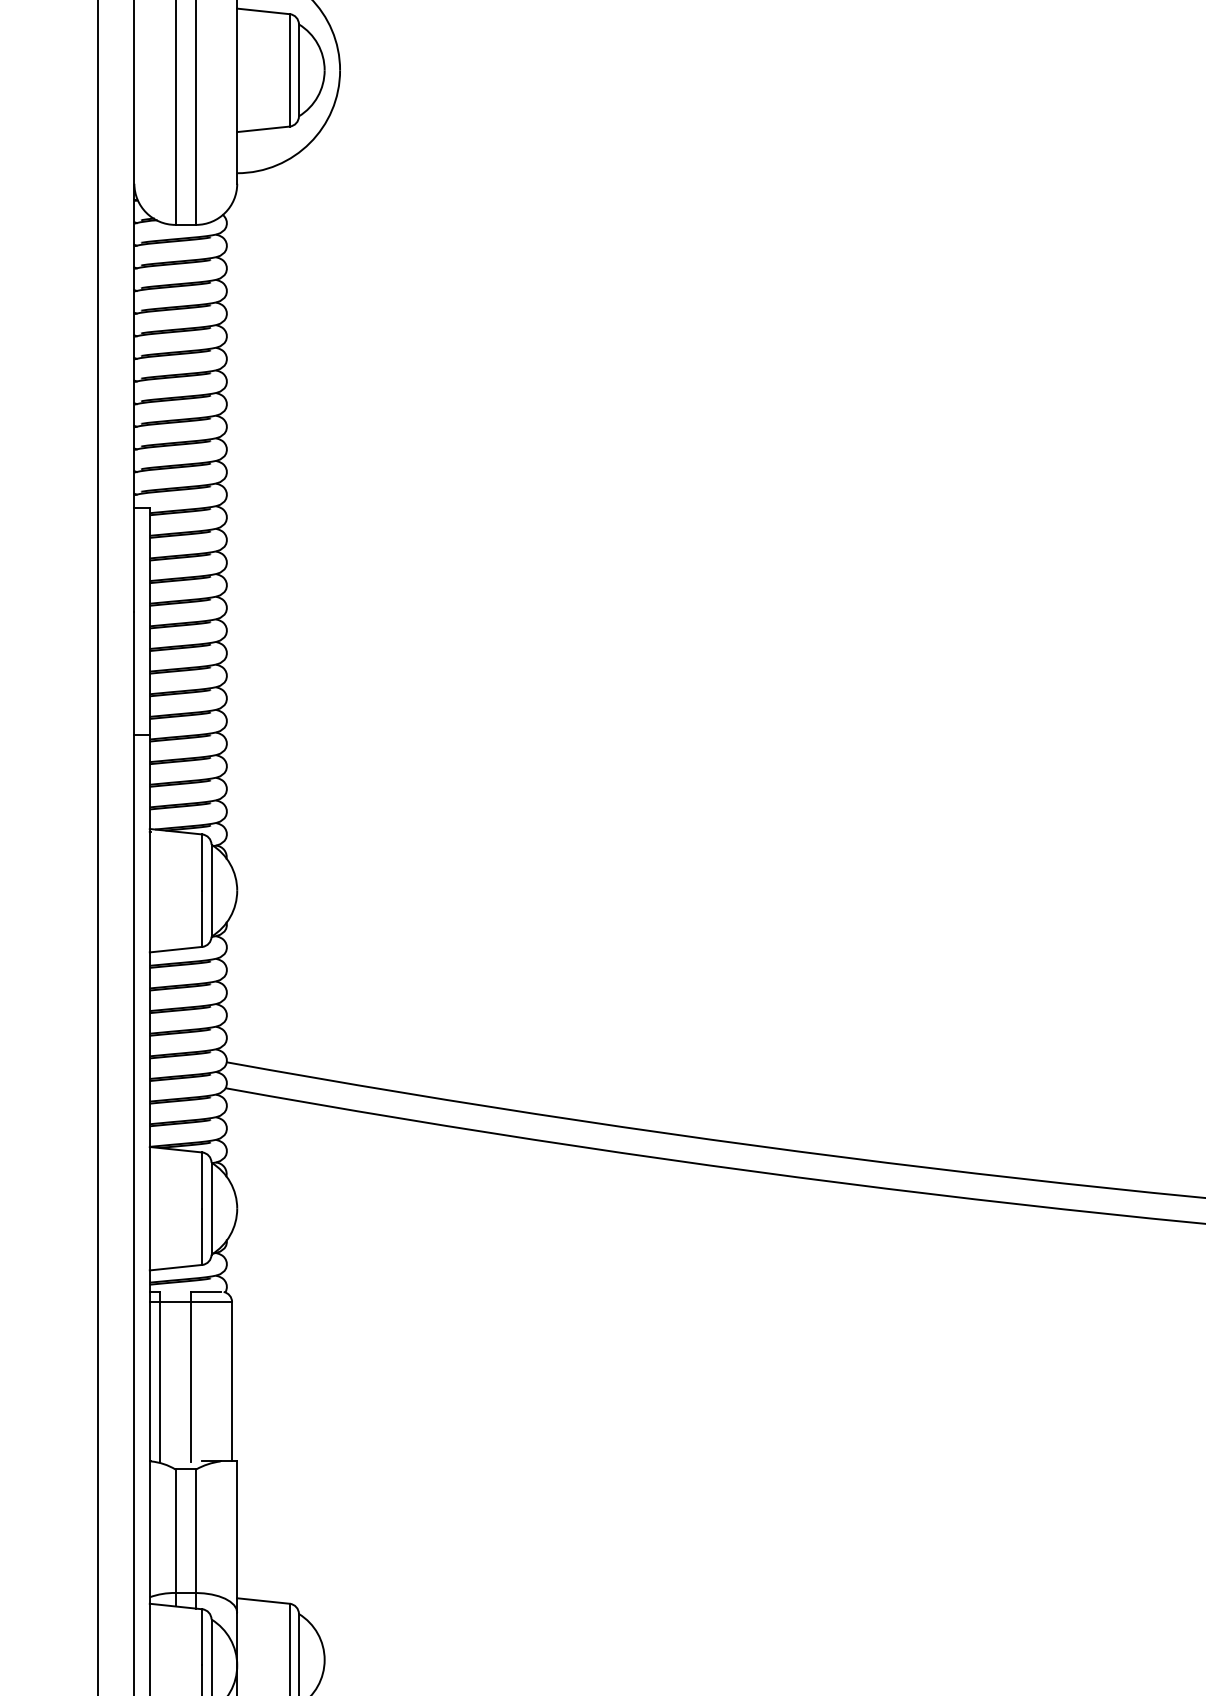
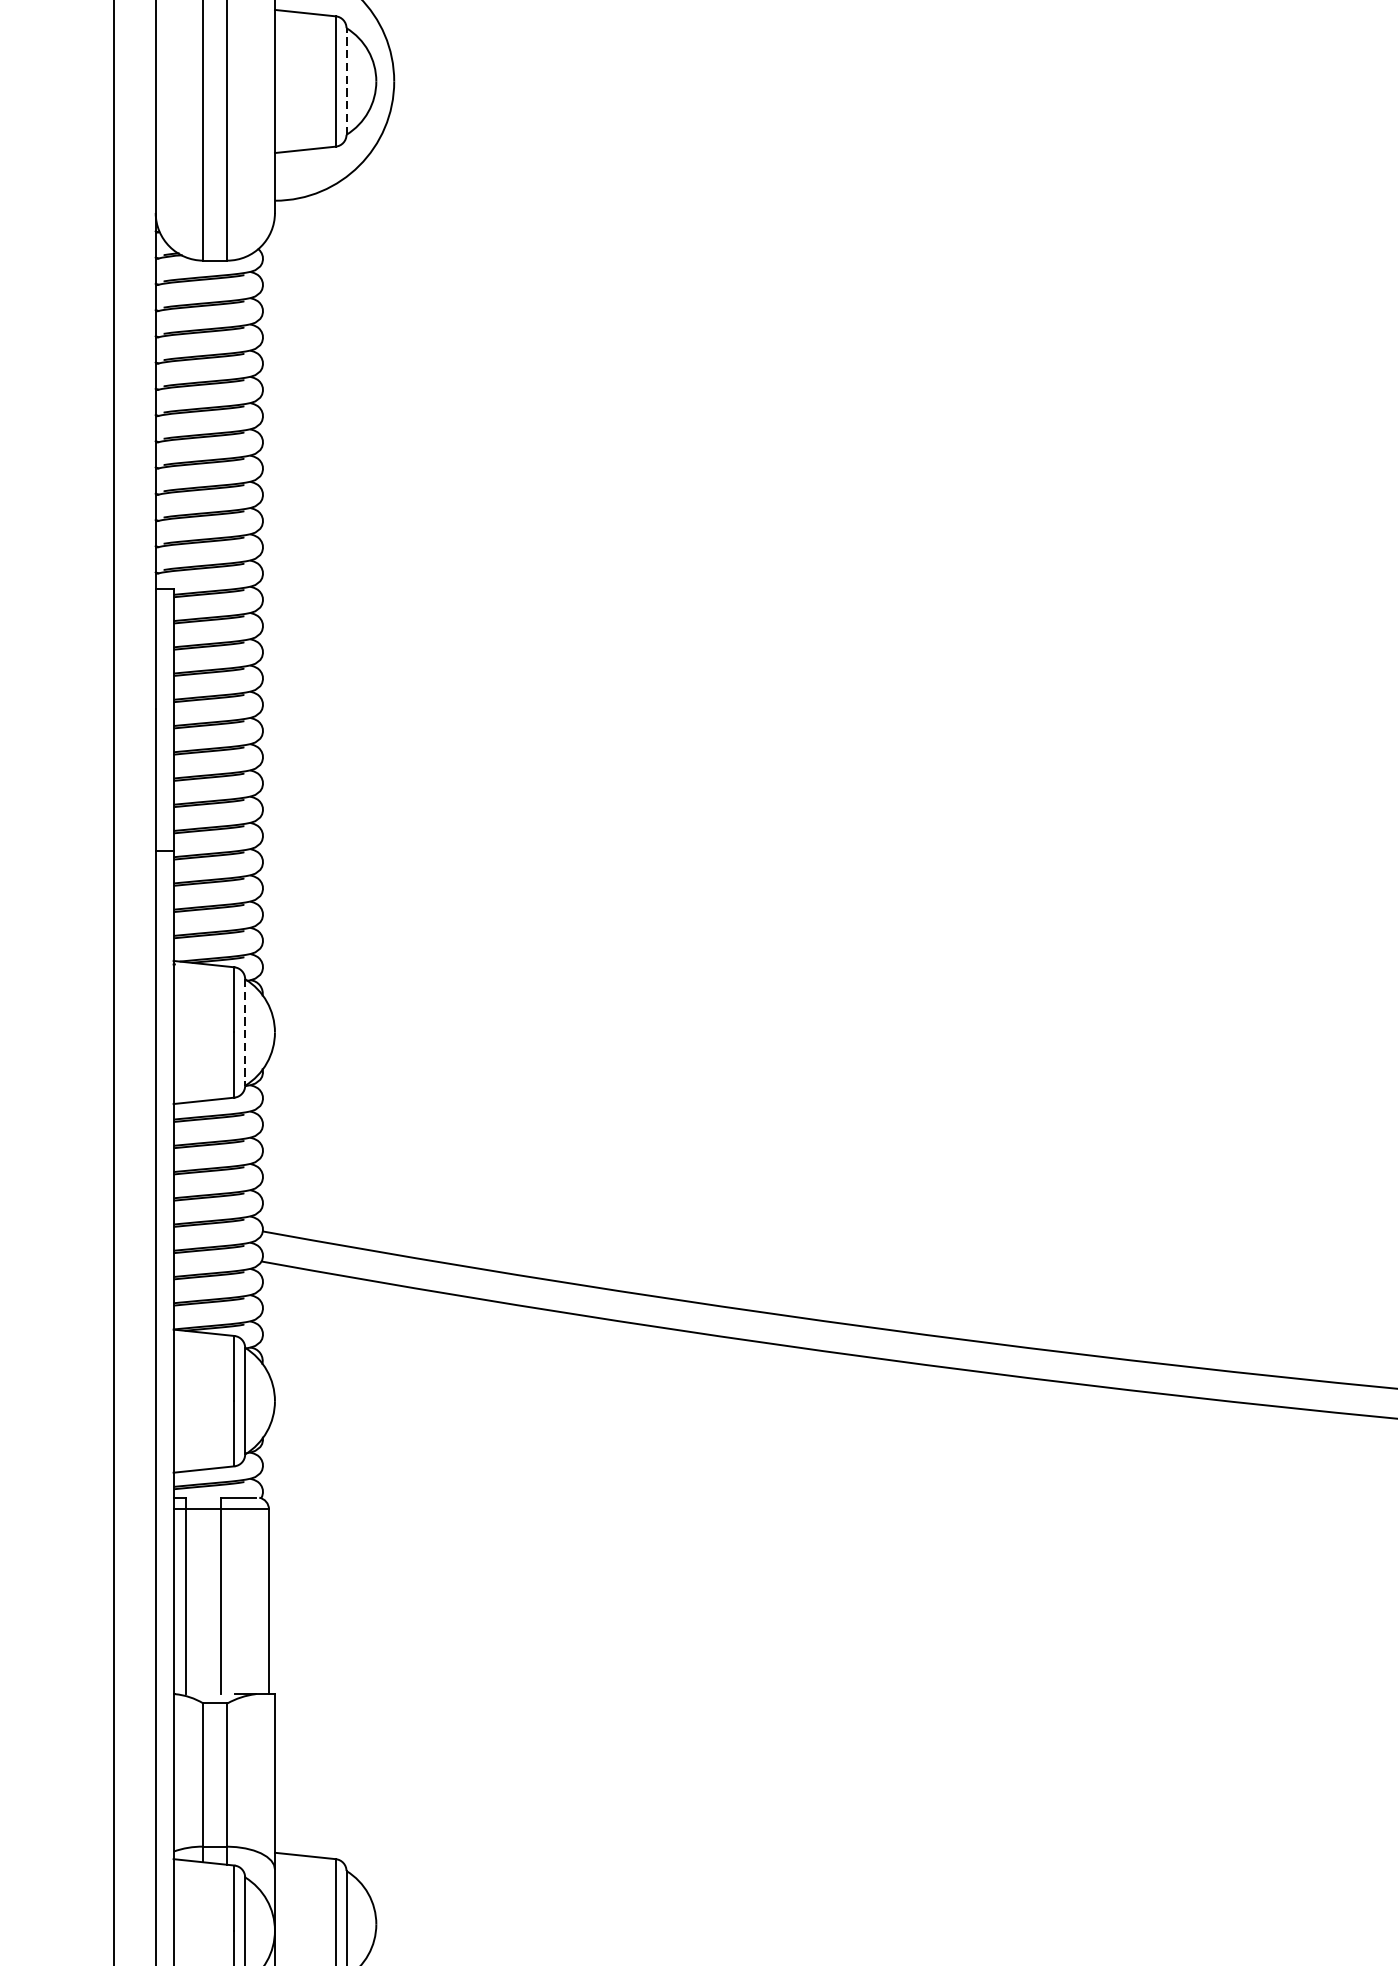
line: (298, 70) -> (345, 81), solid -> dashed
line: (211, 890) -> (245, 1032), solid -> dashed

